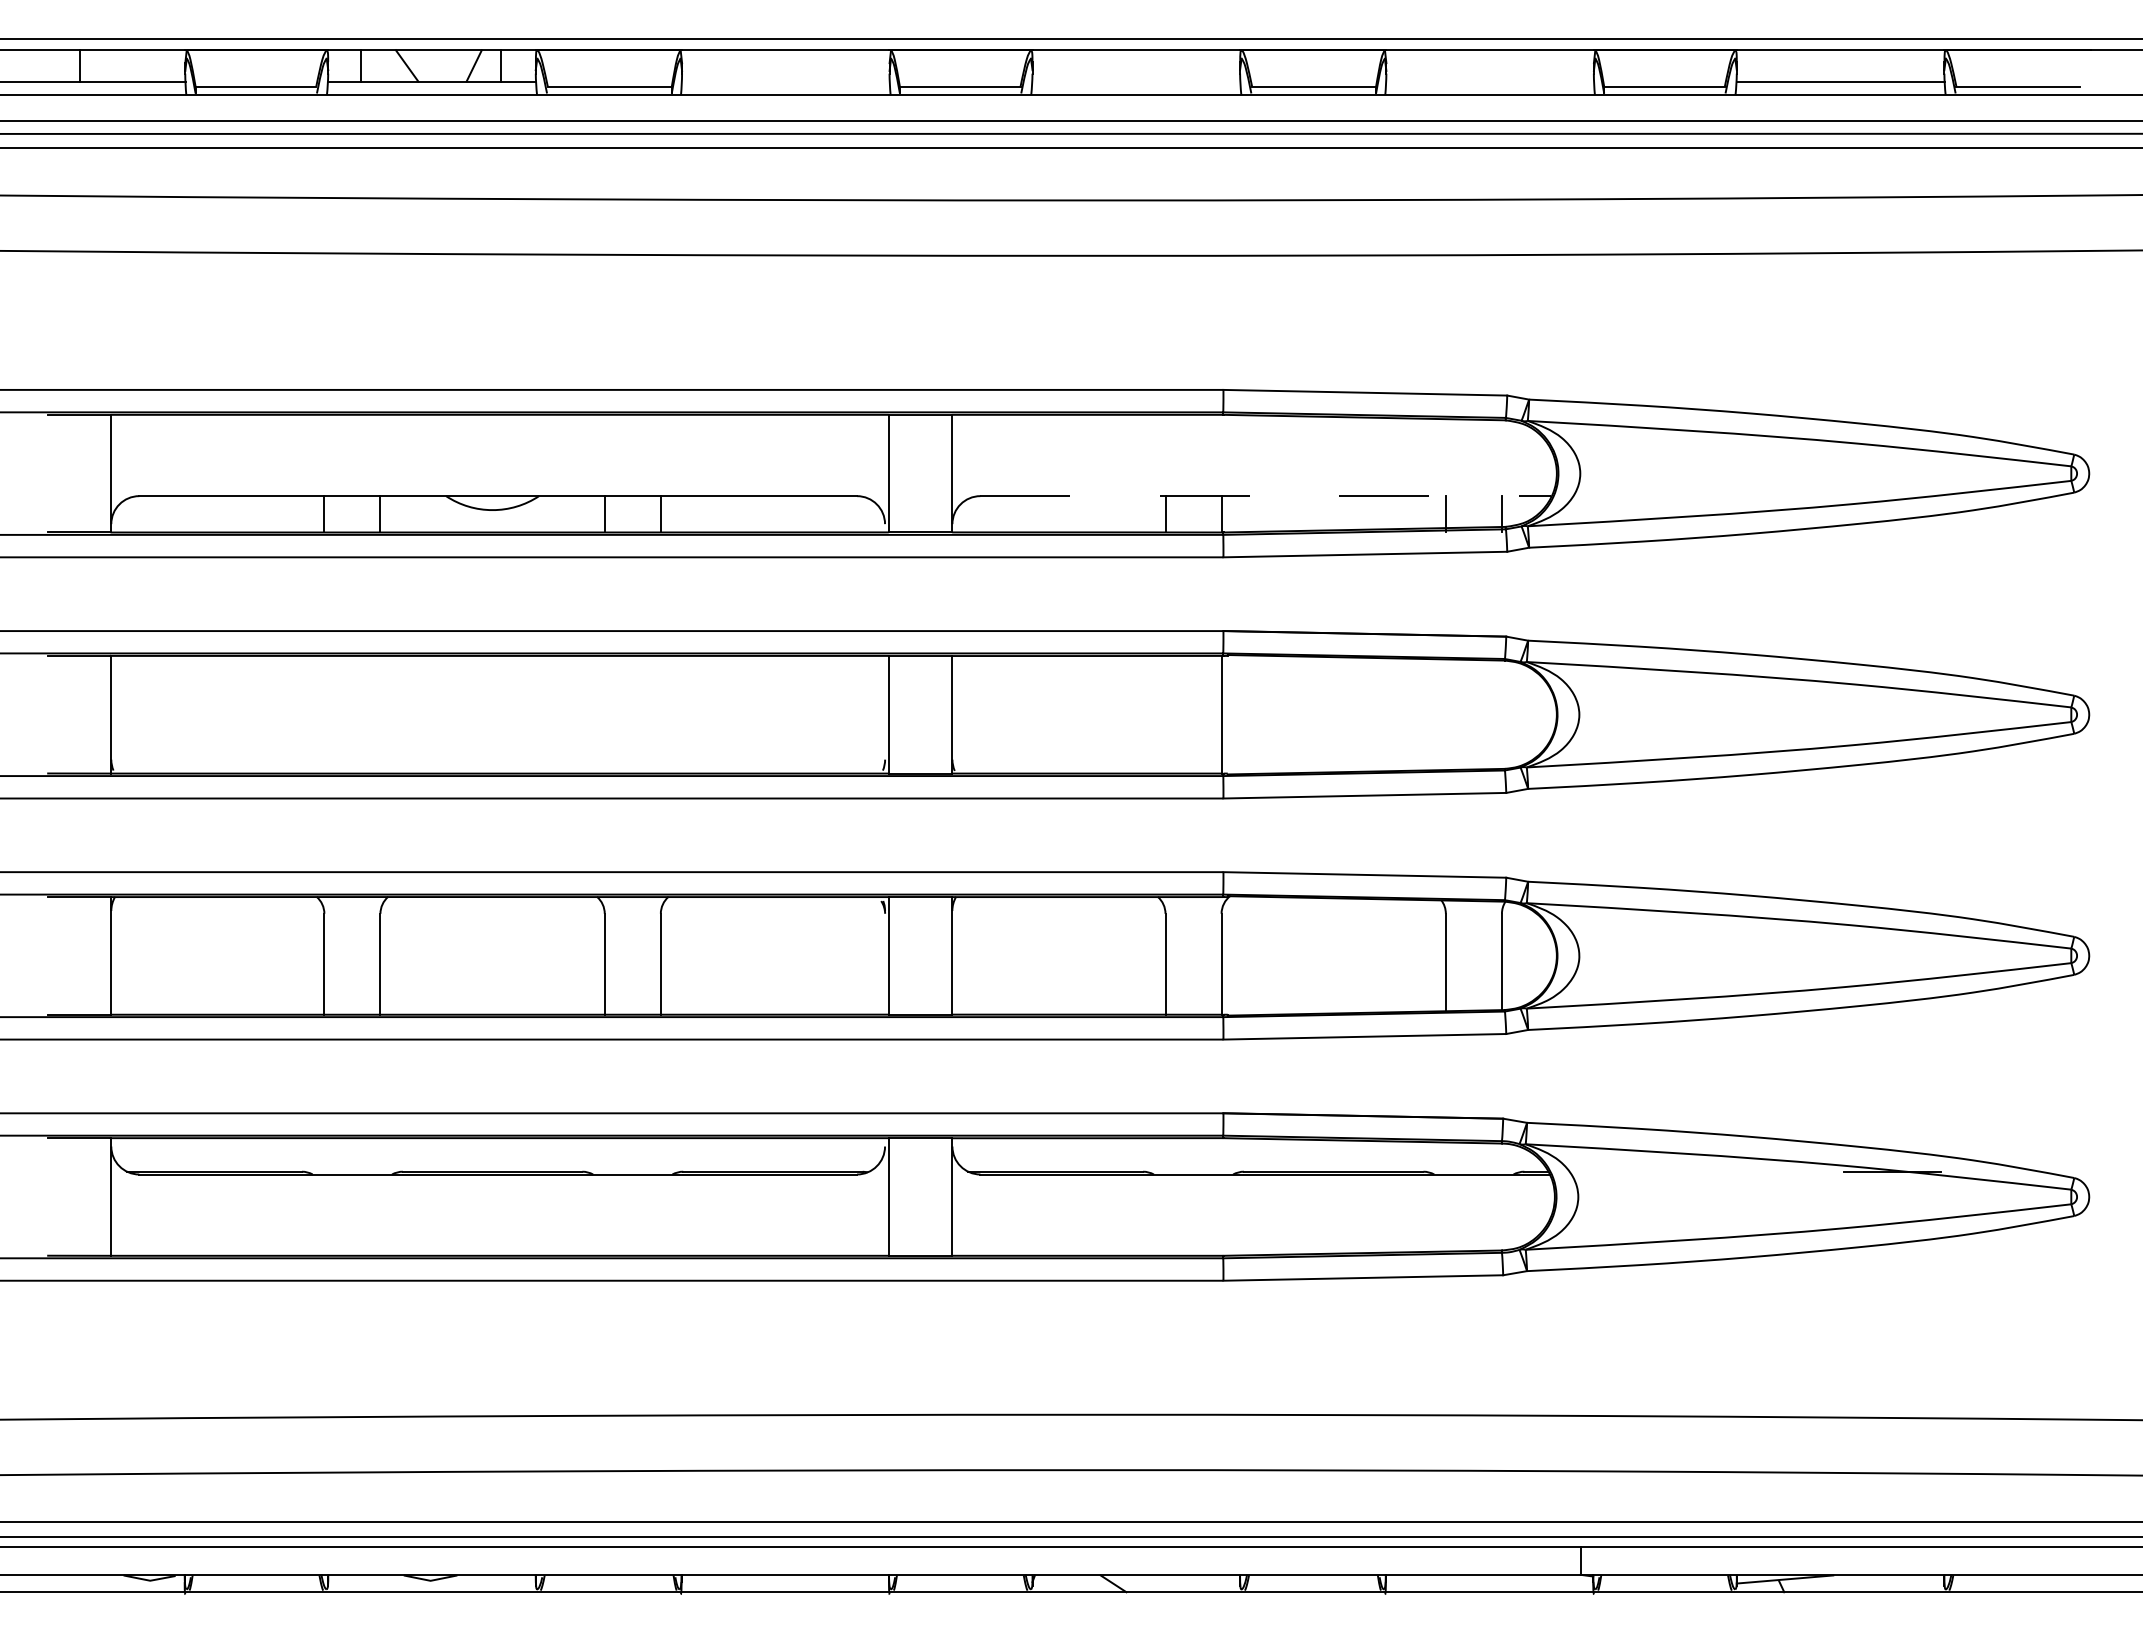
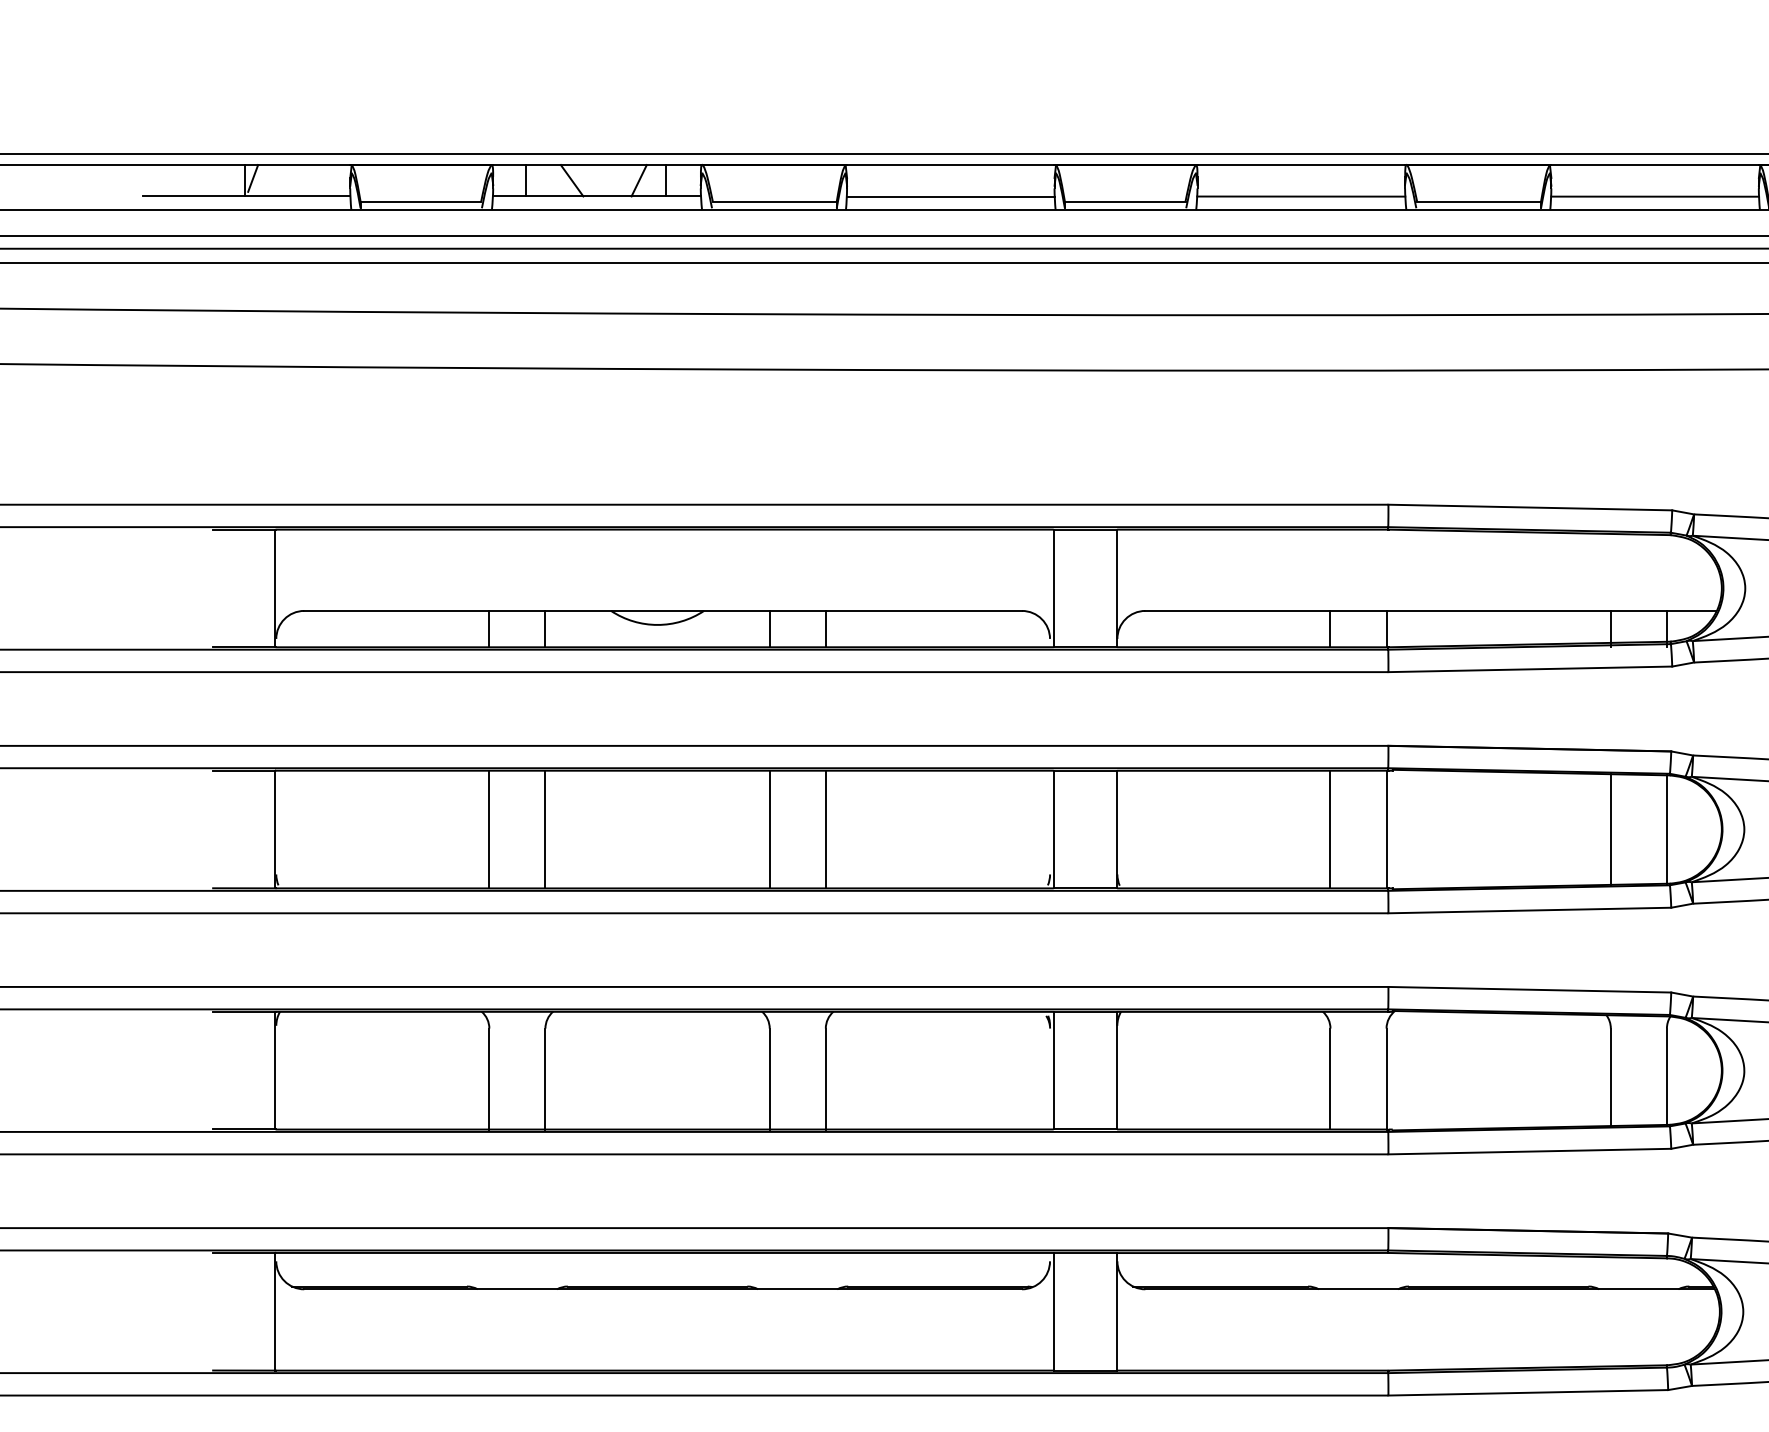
line: (88, 63) -> (253, 178), added
line: (785, 81) -> (950, 196), added
line: (1136, 81) -> (1301, 196), added
line: (1490, 81) -> (1655, 196), added
line: (1266, 496) -> (1431, 611), dashed -> solid
line: (324, 714) -> (489, 829), added
line: (380, 714) -> (545, 829), added
line: (604, 714) -> (769, 829), added
line: (660, 714) -> (825, 829), added
line: (1165, 714) -> (1330, 829), added
line: (1445, 714) -> (1610, 829), added
line: (1501, 714) -> (1666, 829), added

